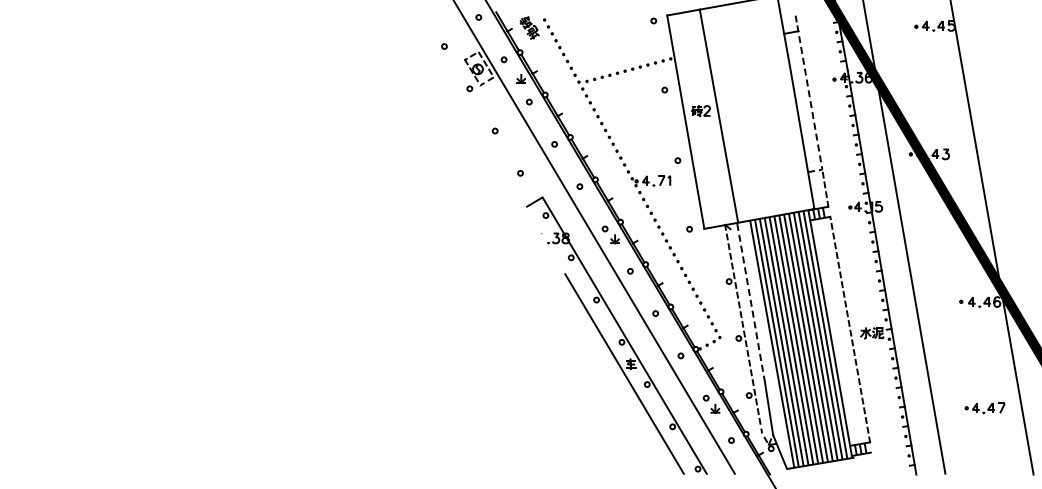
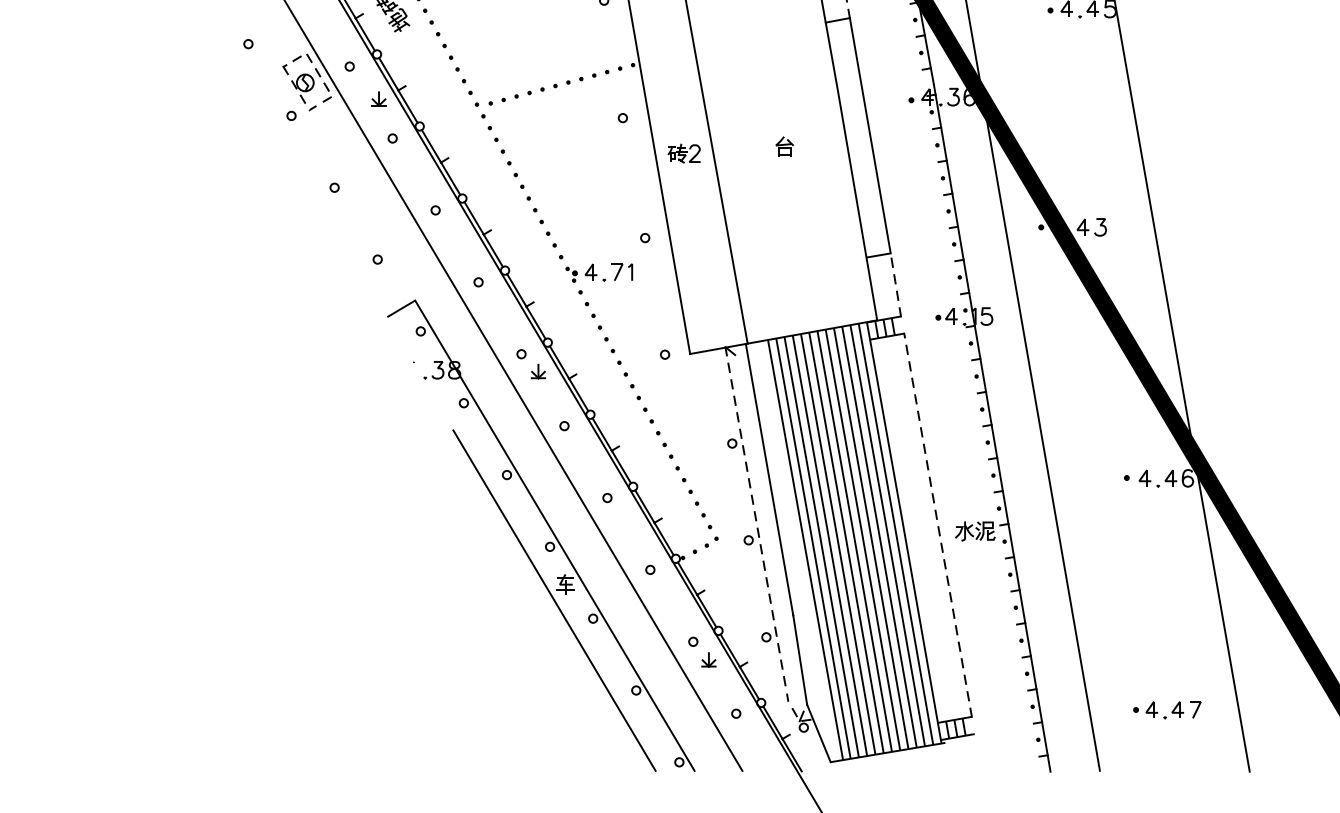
part: (759, 106) -> (783, 146), added
line: (811, 107) -> (872, 147), dashed -> solid
line: (750, 302) -> (768, 479), dashed -> solid
part: (984, 408) -> (1166, 710), moved

